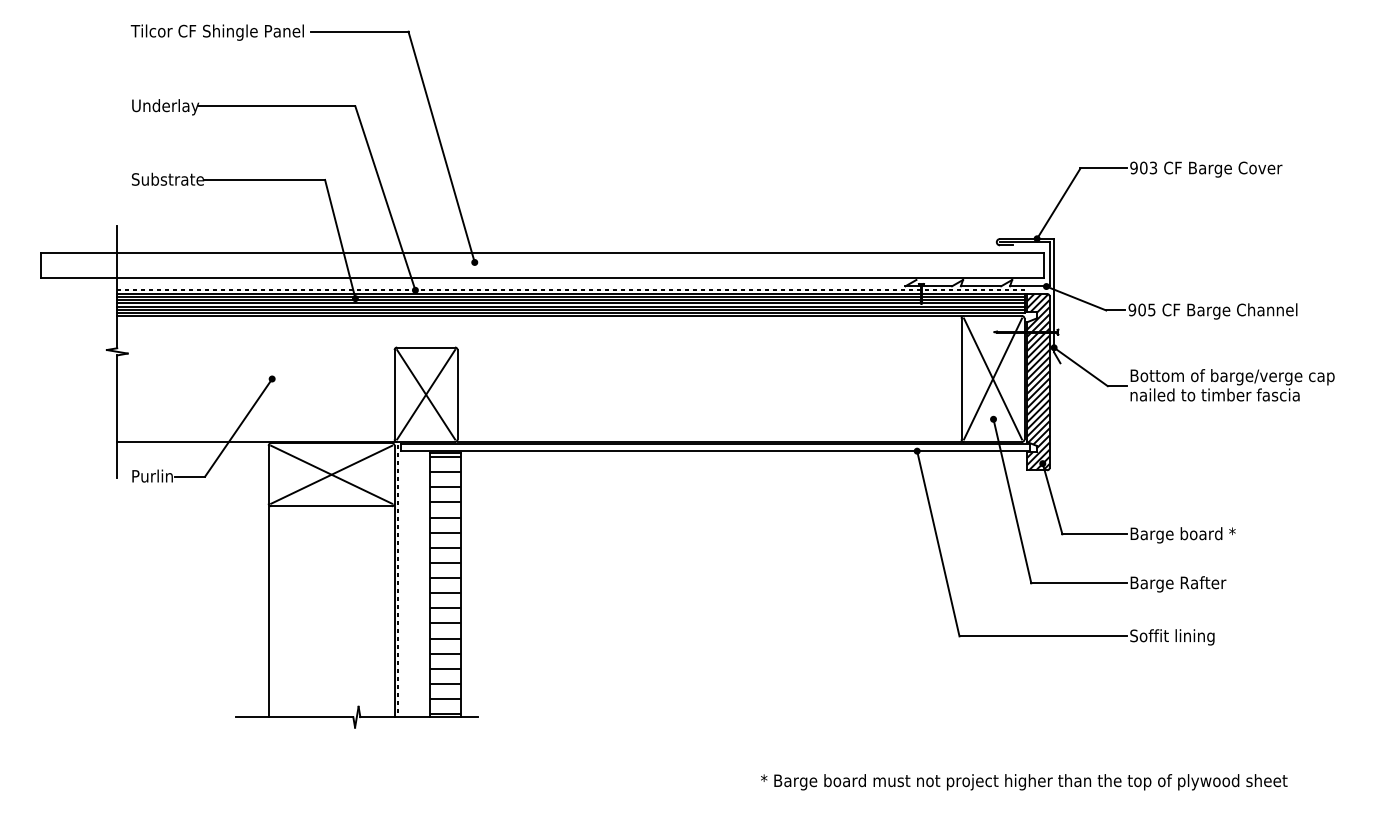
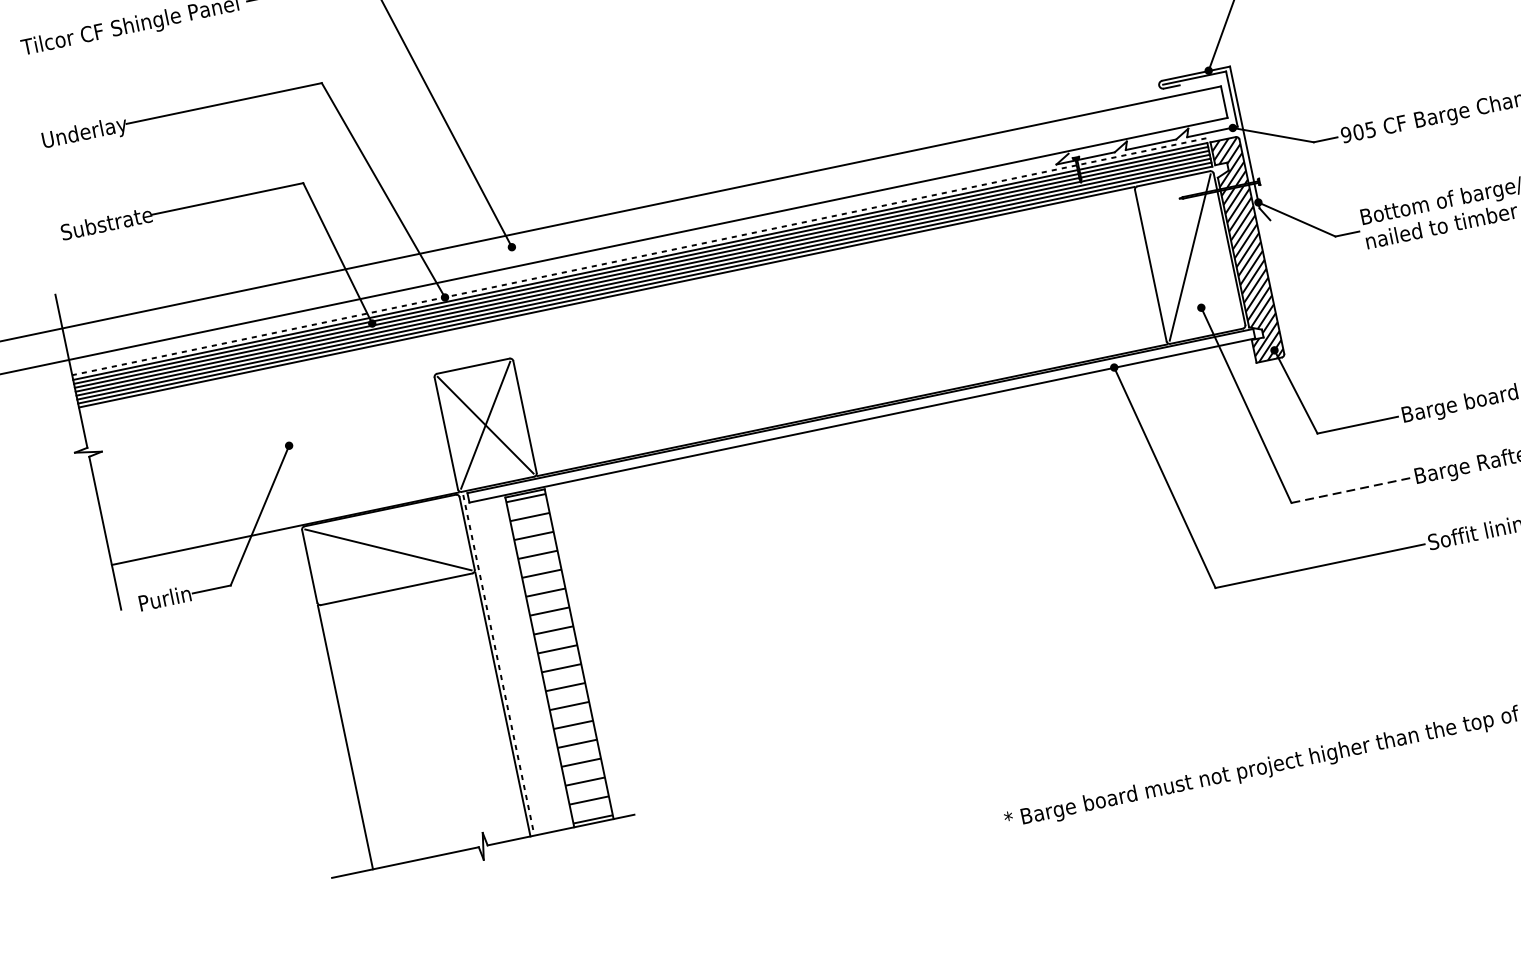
line: (993, 378) -> (1190, 256), removed
line: (331, 474) -> (388, 549), removed
line: (1079, 583) -> (1351, 490), solid -> dashed

